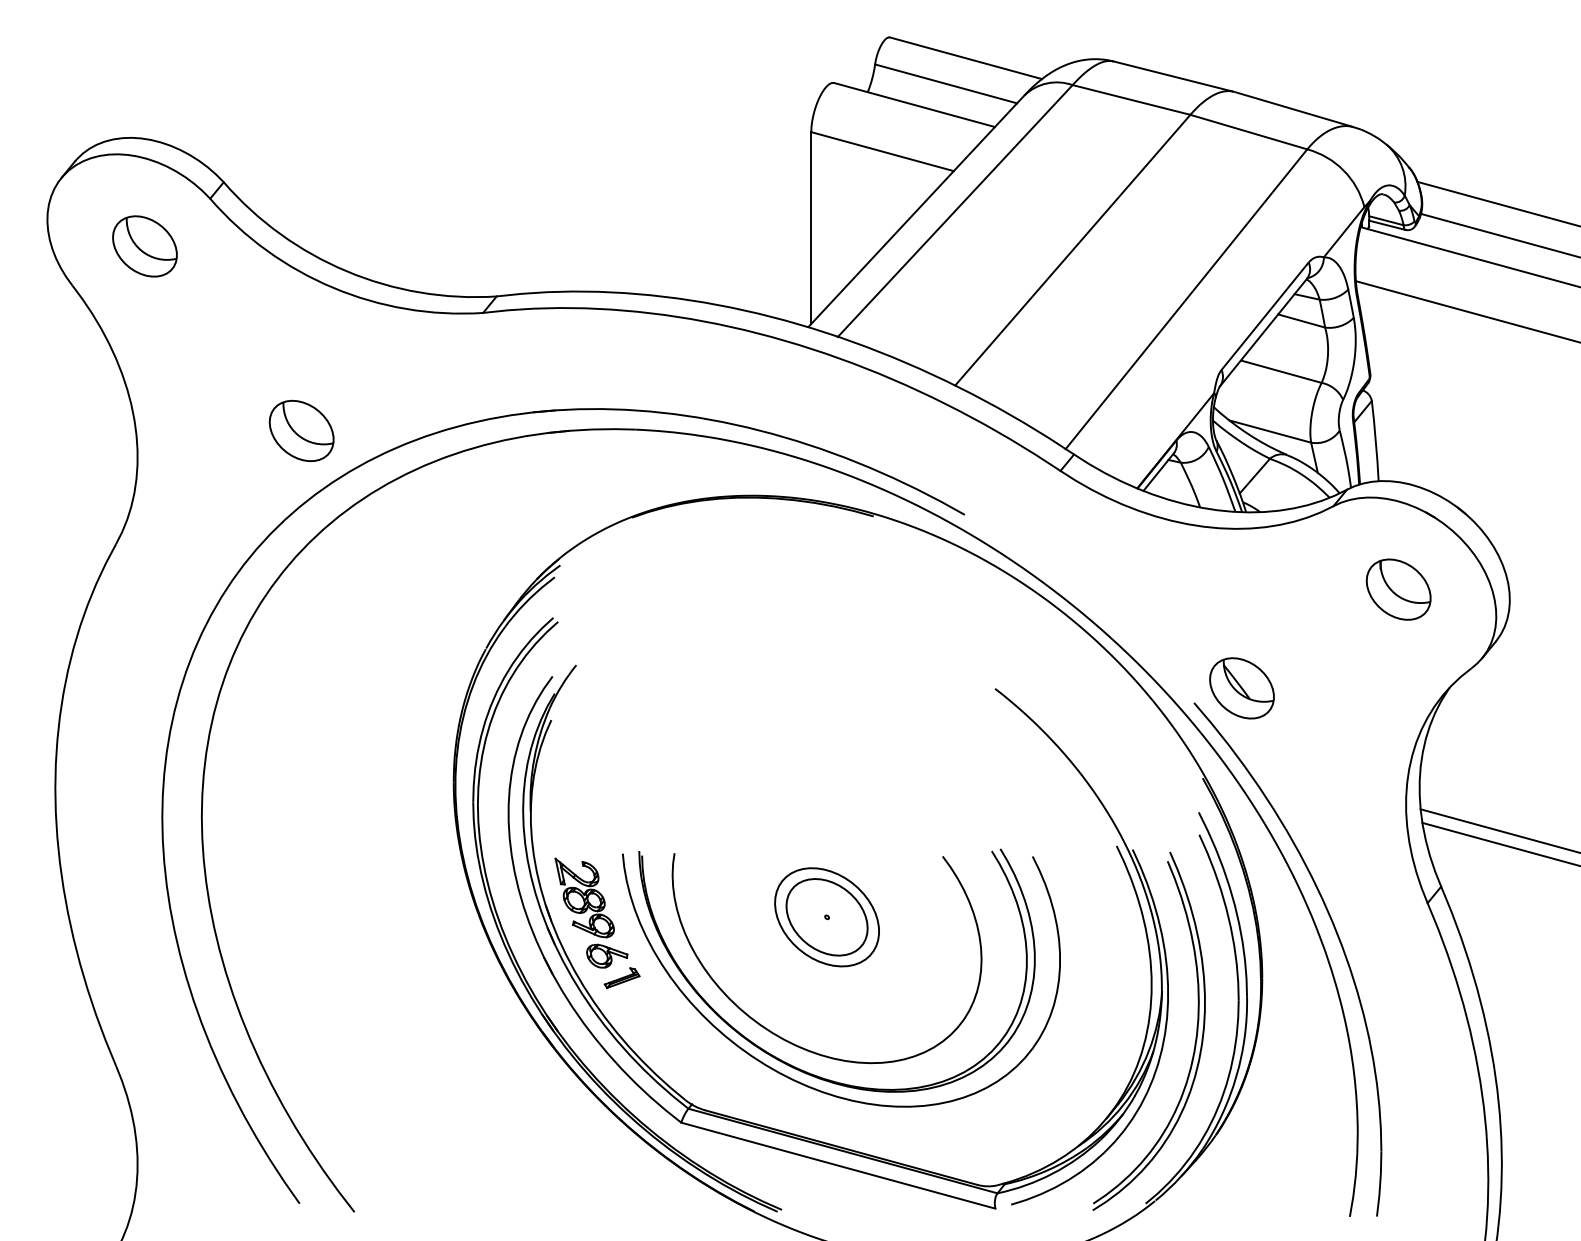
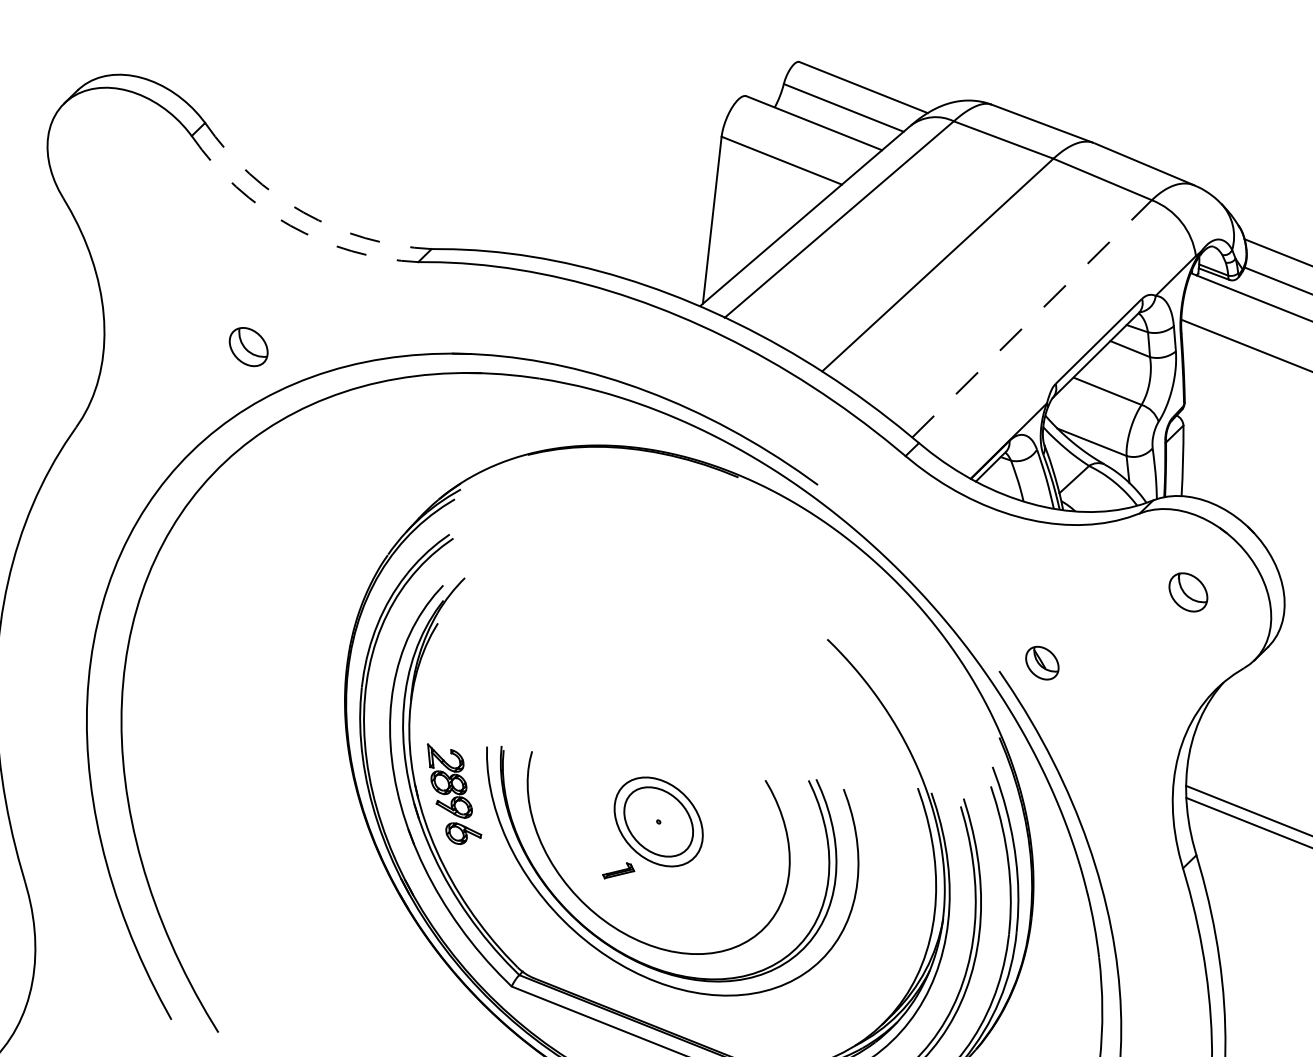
part: (144, 246) -> (129, 171), removed
arc: (346, 271) -> (303, 212), solid -> dashed
arc: (333, 287) -> (290, 225), solid -> dashed
line: (1186, 299) -> (1032, 319), solid -> dashed
part: (301, 430) -> (248, 346), size x0.7
part: (1398, 589) -> (1188, 592), size x0.7
part: (1241, 688) -> (1041, 663), size x0.6
part: (621, 978) -> (618, 871), moved

